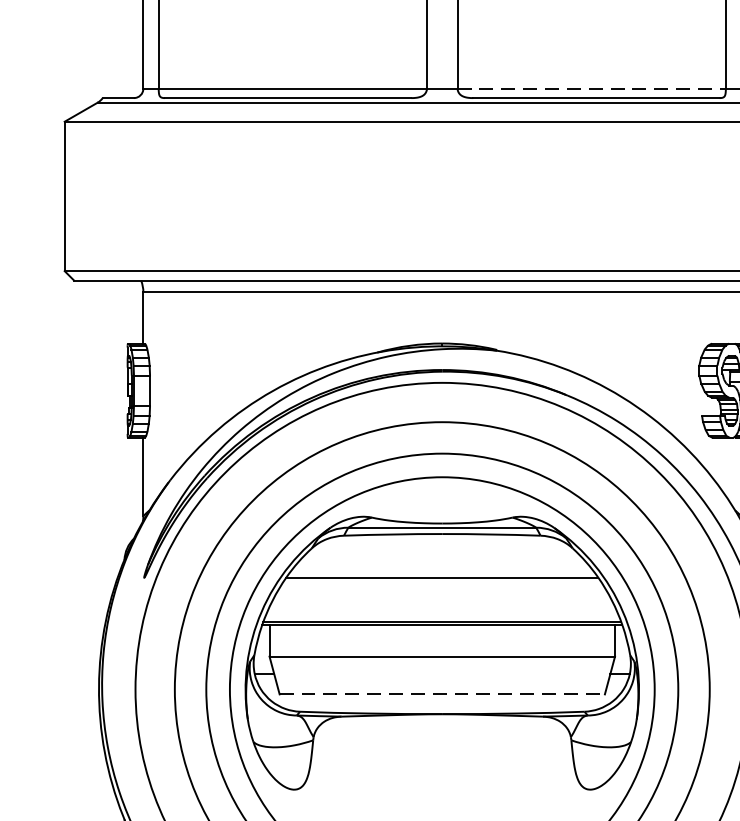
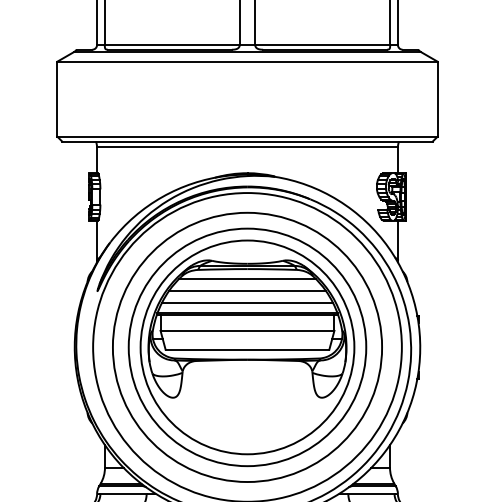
line: (591, 87) -> (322, 44), dashed -> solid
line: (442, 554) -> (247, 279), added
line: (442, 600) -> (247, 302), added
line: (442, 693) -> (247, 349), dashed -> solid

